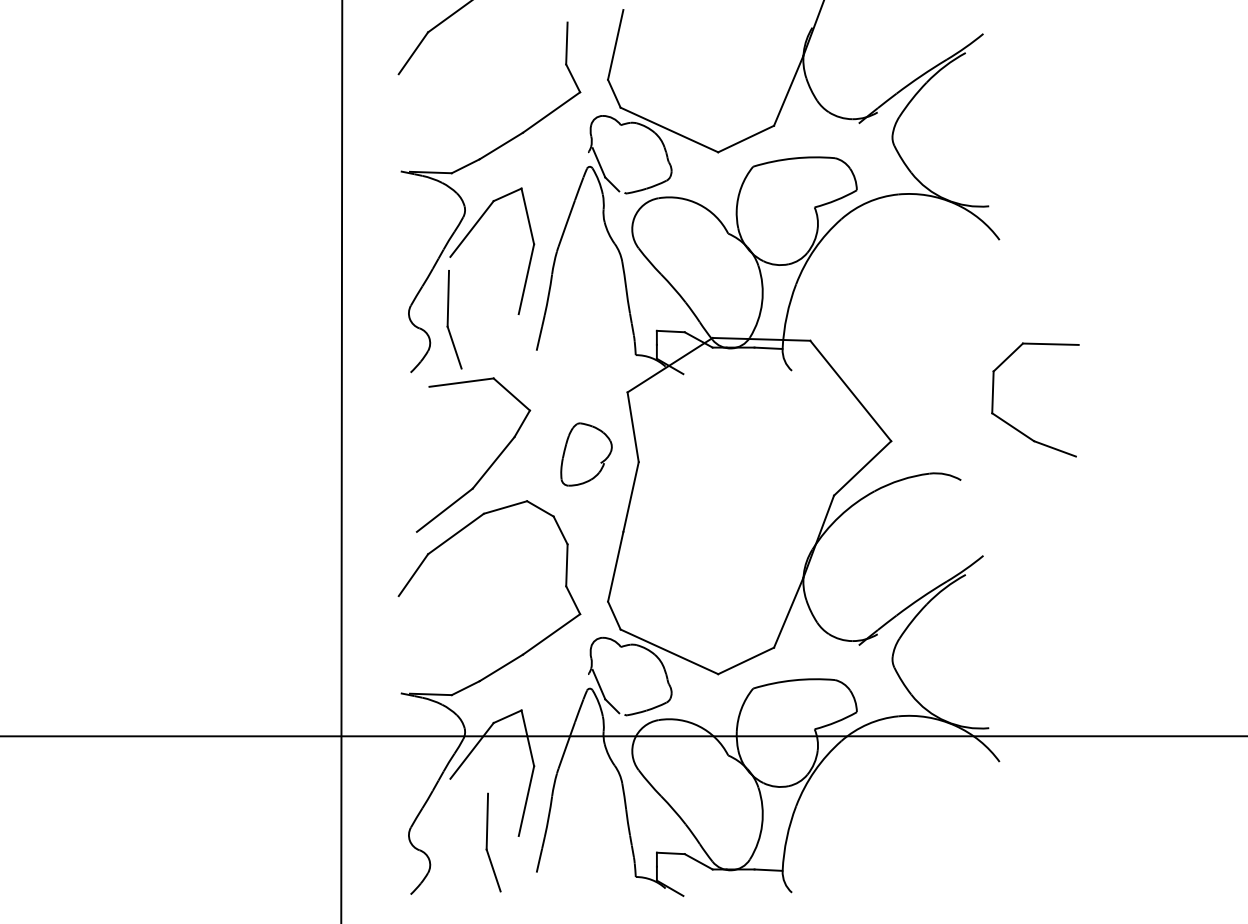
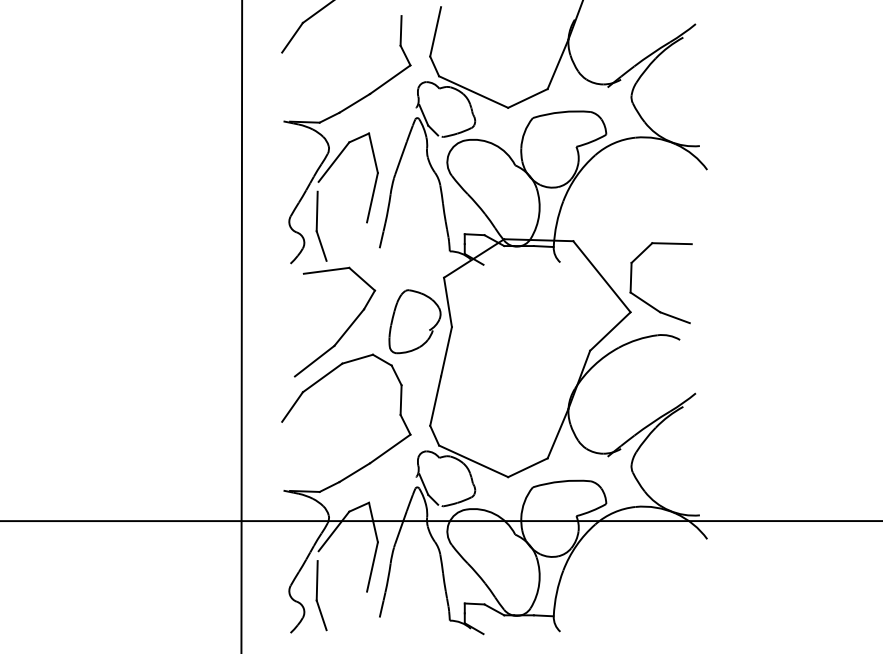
part: (1015, 427) -> (647, 302), moved
part: (586, 454) -> (414, 321), size x1.43
part: (493, 842) -> (321, 595), moved

